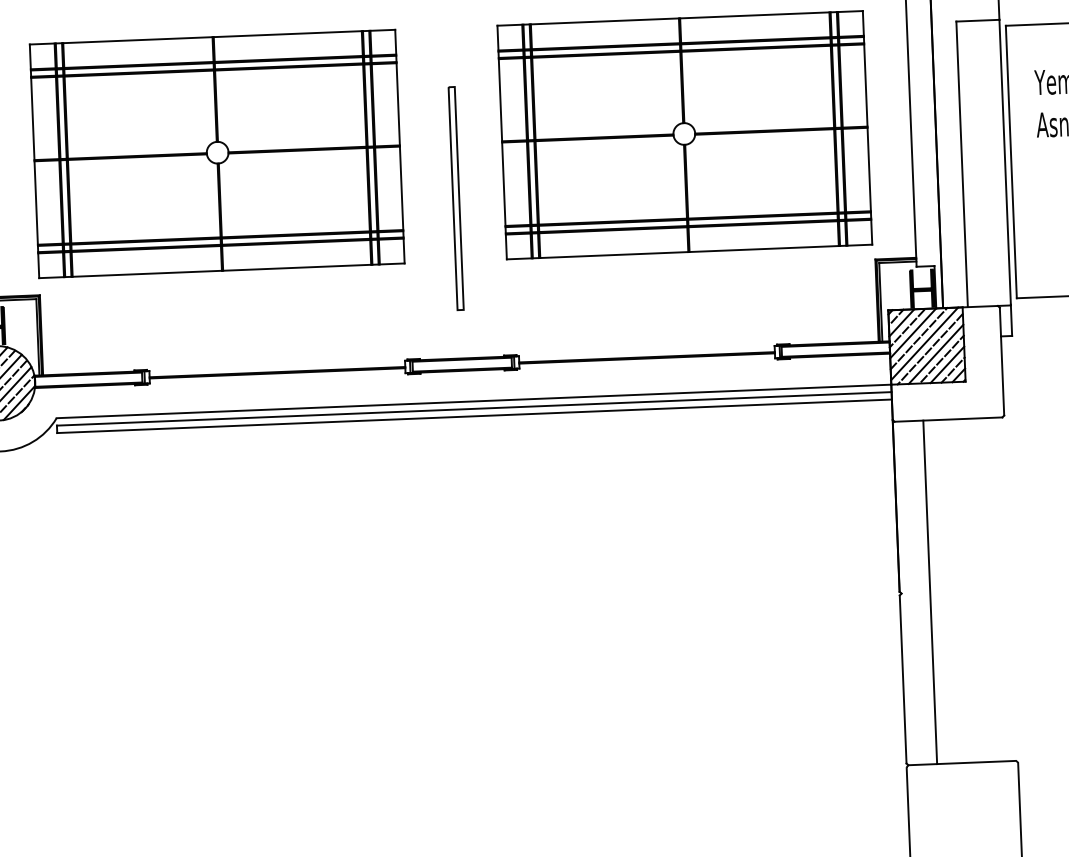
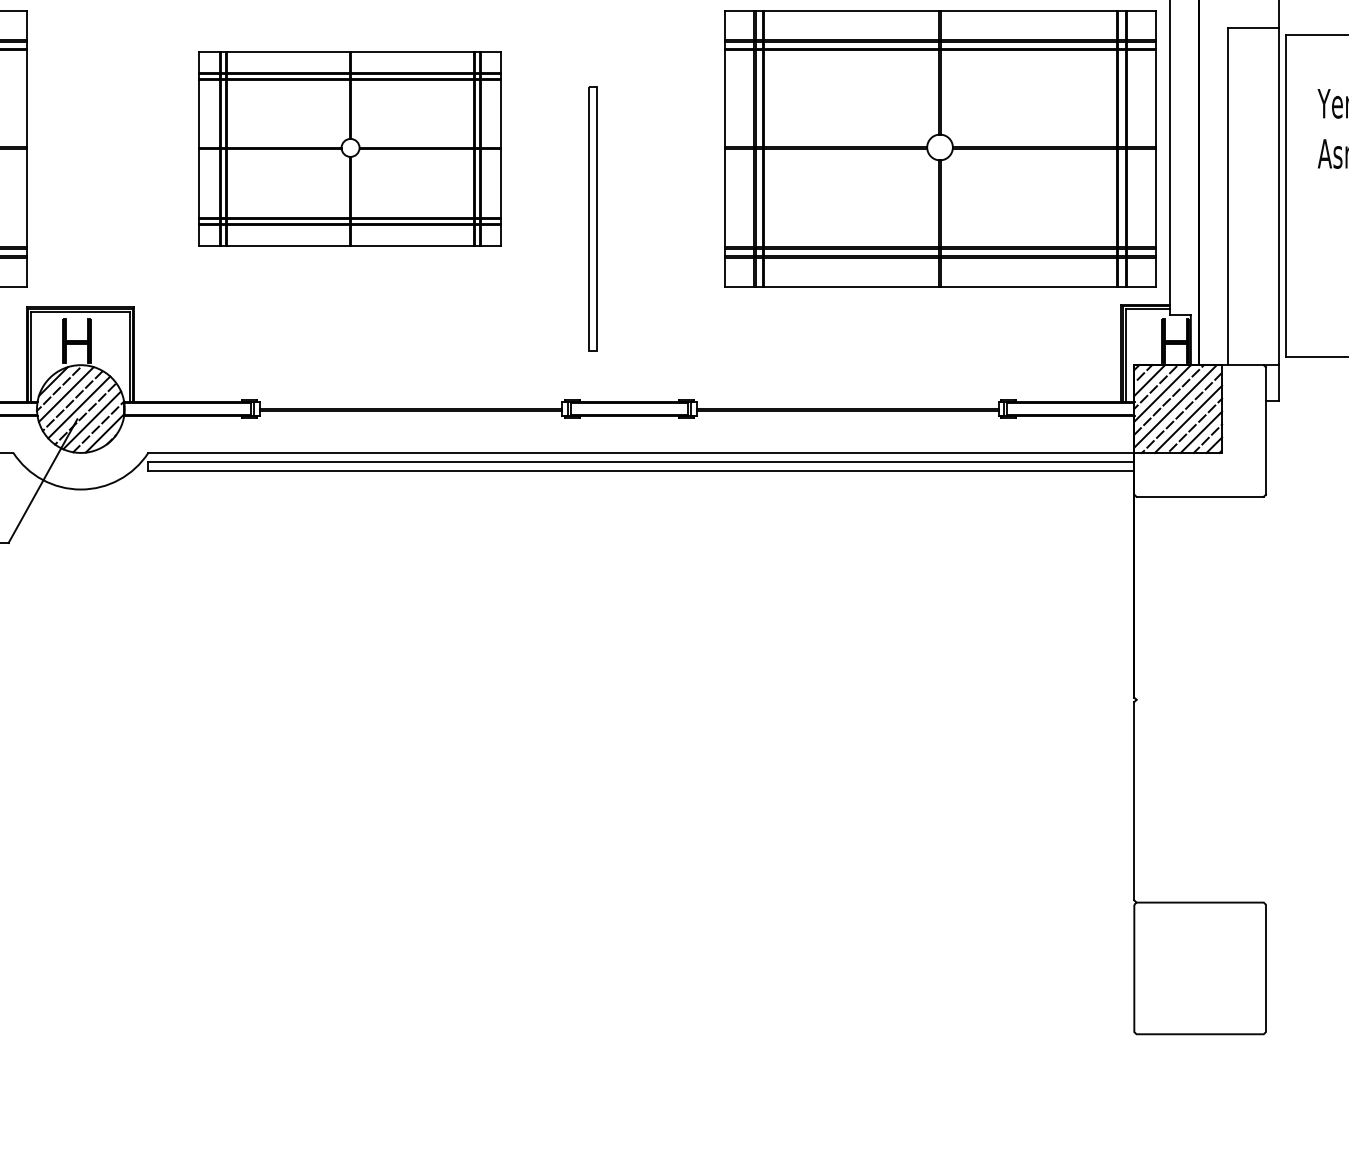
part: (684, 134) -> (940, 148), moved
part: (216, 153) -> (349, 148), size x0.7
part: (455, 198) -> (592, 218), moved
line: (930, 592) -> (1170, 699), removed

